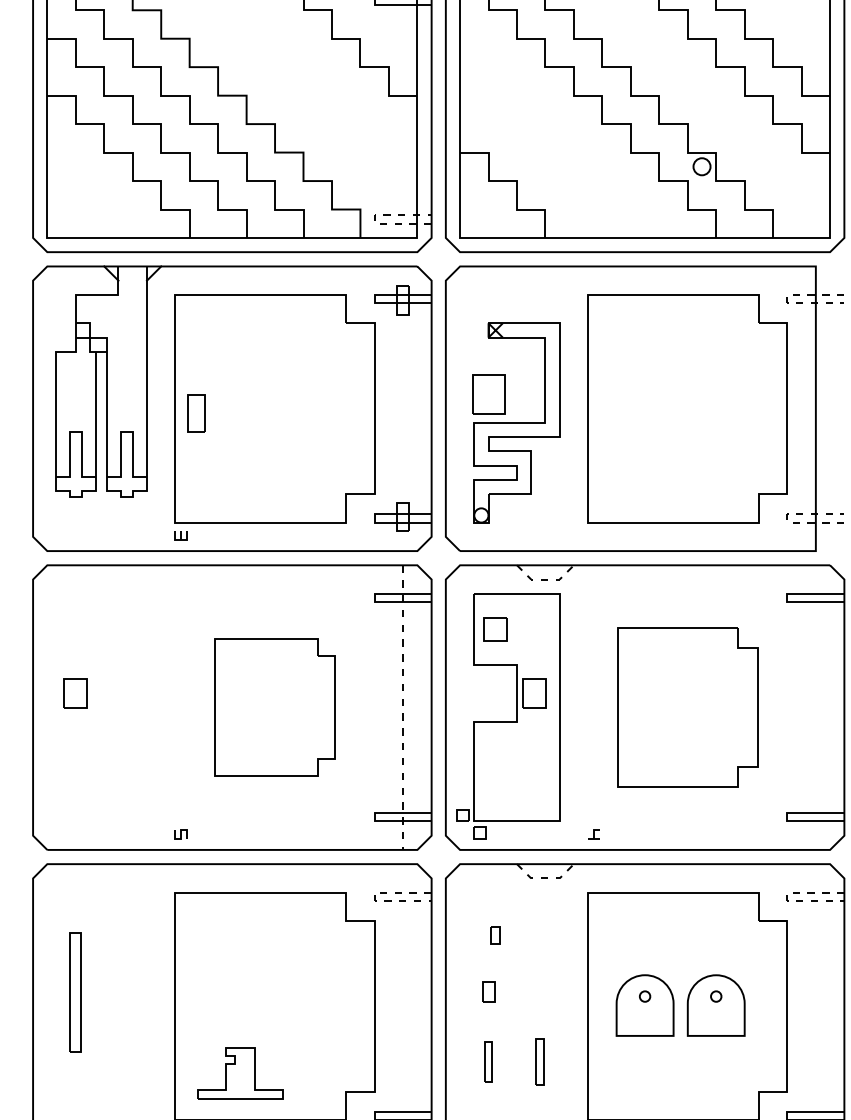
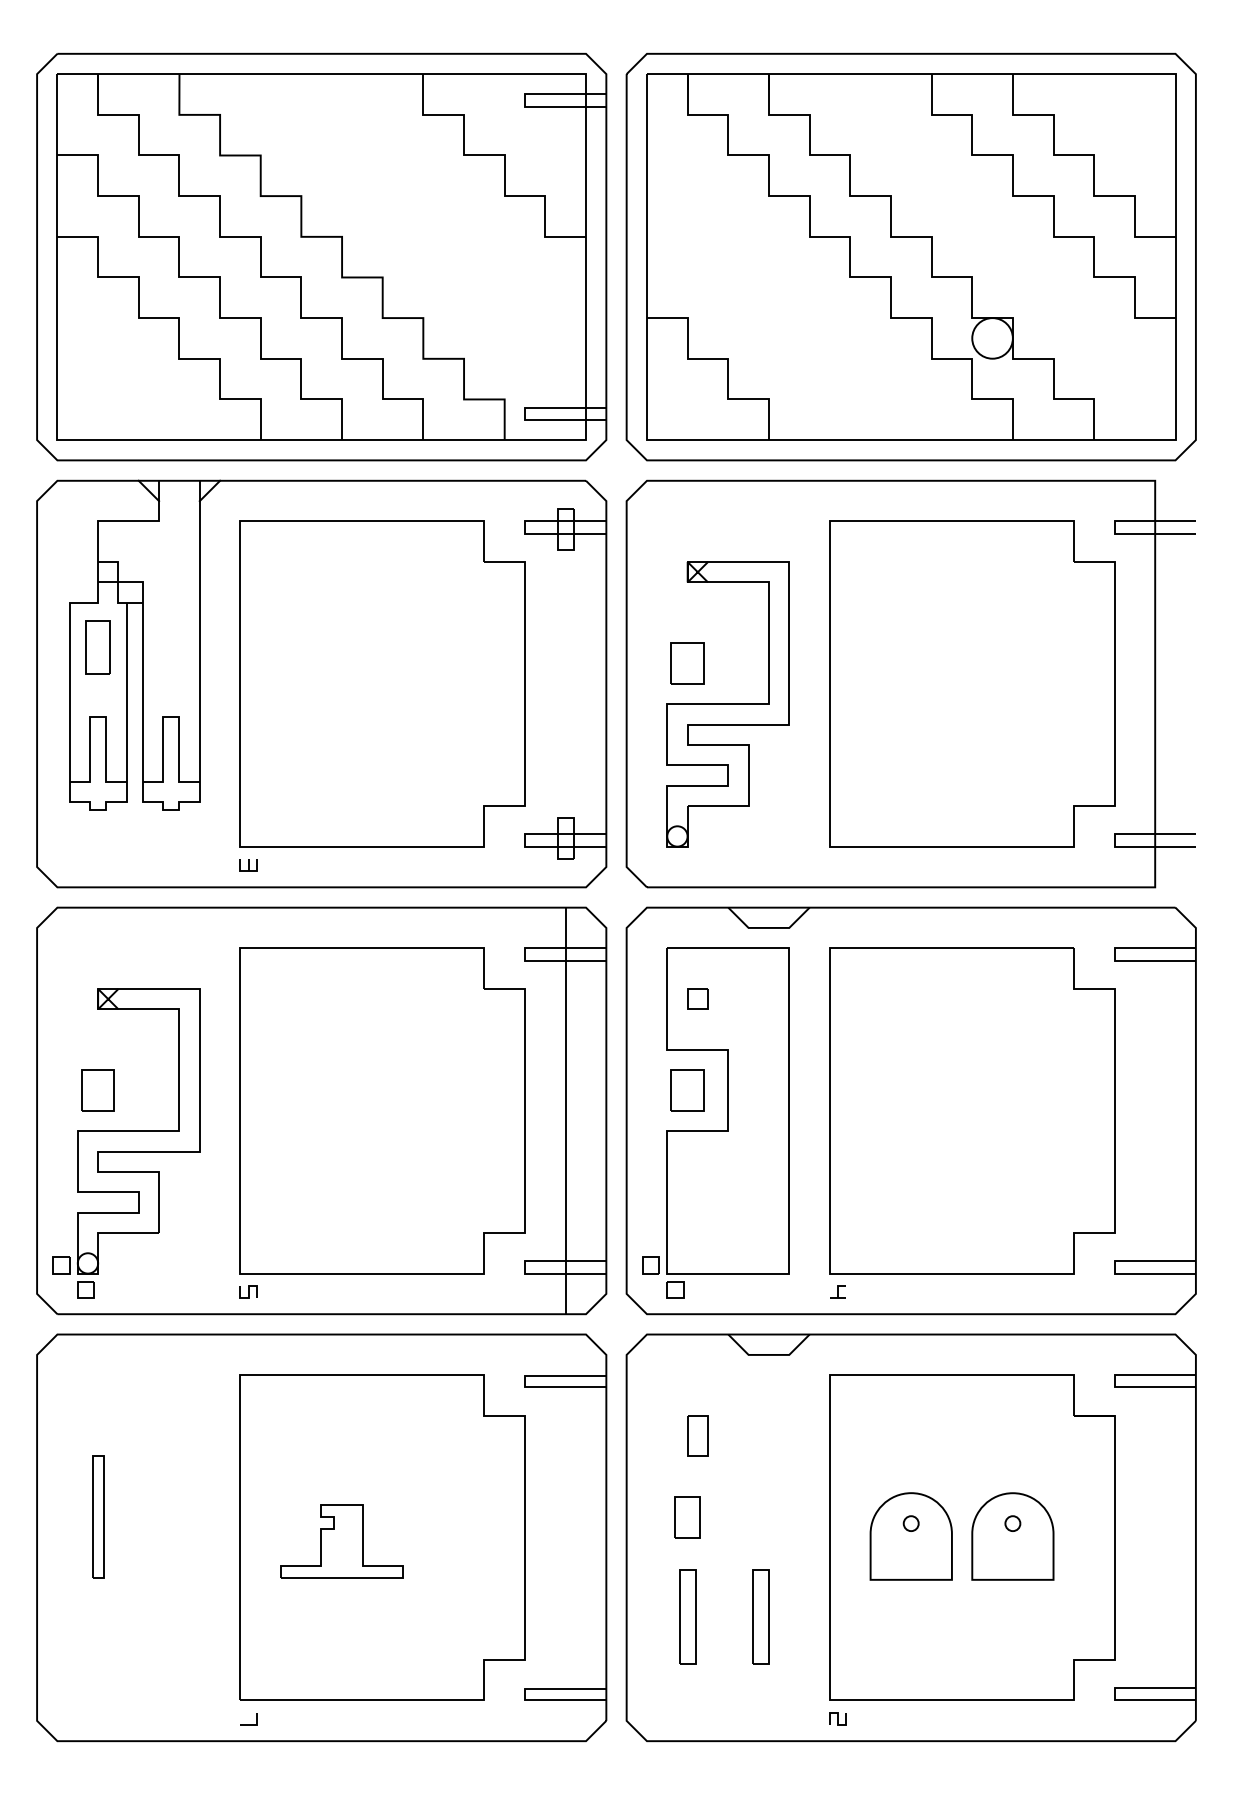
circle: (701, 166) -> (992, 338), size x1.67
line: (374, 219) -> (524, 413), dashed -> solid
line: (787, 299) -> (1114, 527), dashed -> solid
part: (488, 394) -> (687, 663), size x0.71
part: (195, 413) -> (97, 647), moved
line: (787, 518) -> (1114, 840), dashed -> solid
line: (545, 579) -> (769, 927), dashed -> solid
part: (495, 628) -> (697, 998), size x0.62
part: (534, 693) -> (687, 1090), moved
part: (274, 707) -> (382, 1110), size x1.67
part: (687, 707) -> (972, 1110), size x1.43
line: (403, 708) -> (565, 1111), dashed -> solid
part: (95, 730) -> (126, 1143), added
line: (545, 878) -> (769, 1354), dashed -> solid
line: (374, 897) -> (524, 1381), dashed -> solid
line: (787, 897) -> (1114, 1381), dashed -> solid
part: (495, 934) -> (697, 1435), size x1.67
part: (76, 991) -> (98, 1516), size x0.71
part: (488, 992) -> (687, 1517), size x1.43
part: (488, 1061) -> (687, 1616), size x1.67
part: (539, 1061) -> (760, 1616), size x1.43
part: (239, 1073) -> (341, 1541), moved

